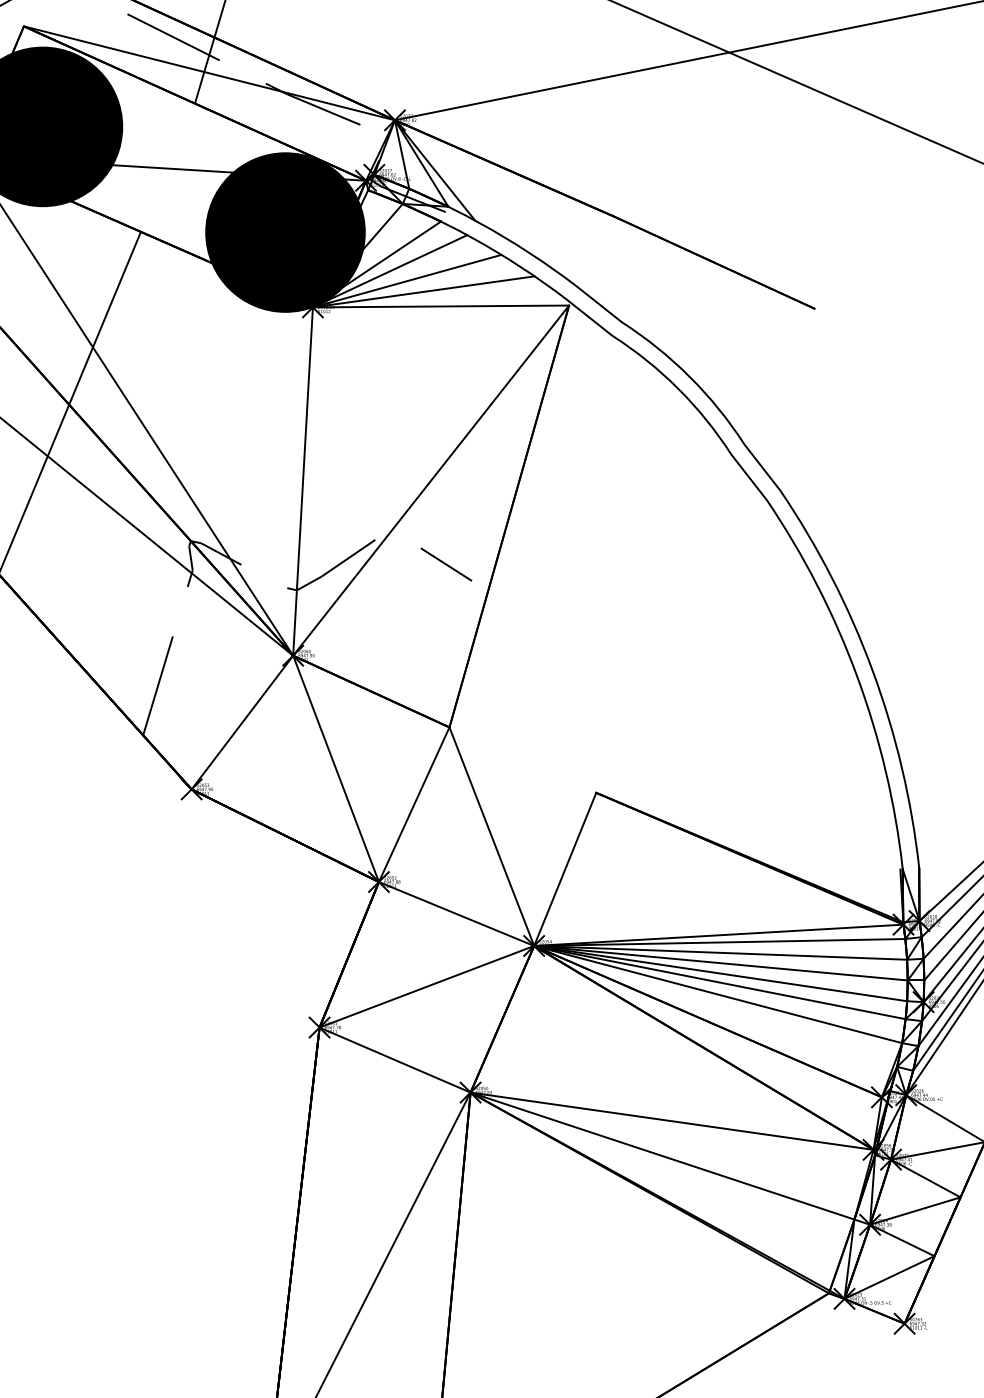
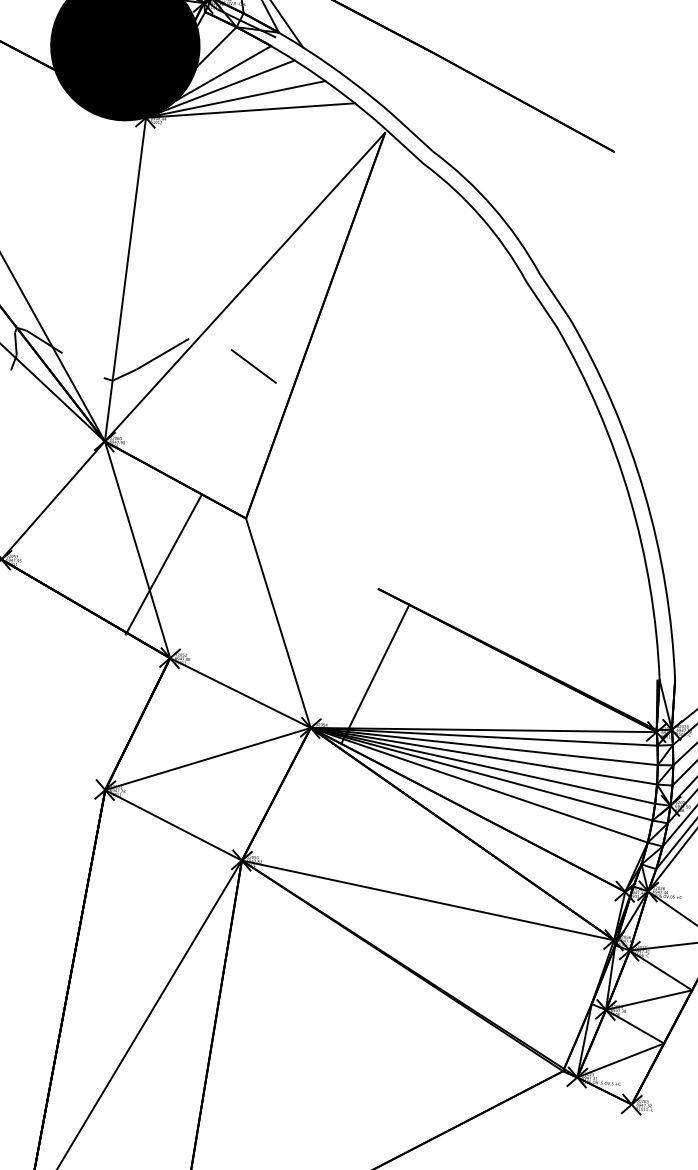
line: (440, 306) -> (265, 125), removed
line: (413, 804) -> (163, 564), moved
line: (565, 868) -> (375, 673), moved
line: (662, 1155) -> (416, 931), removed

